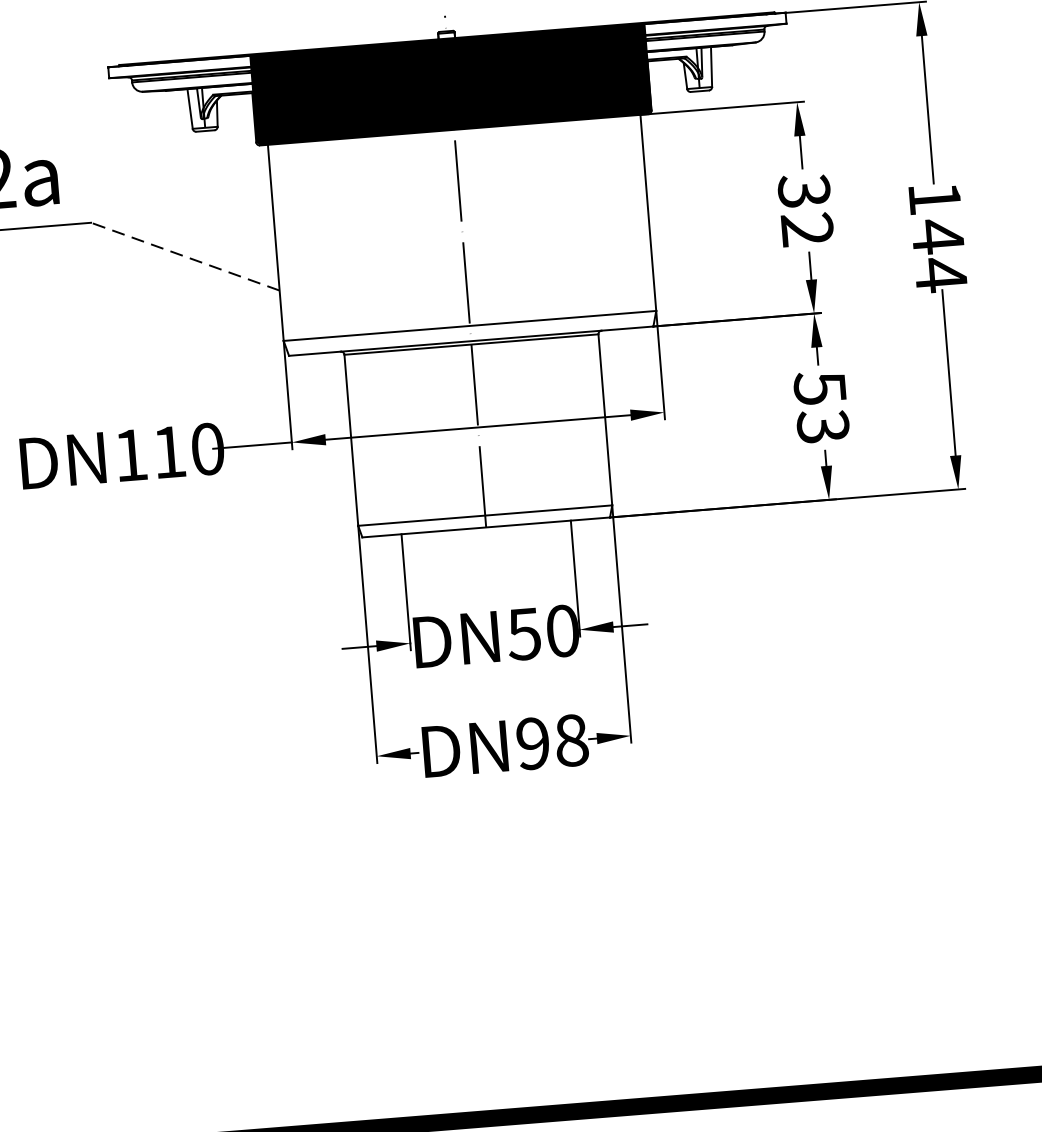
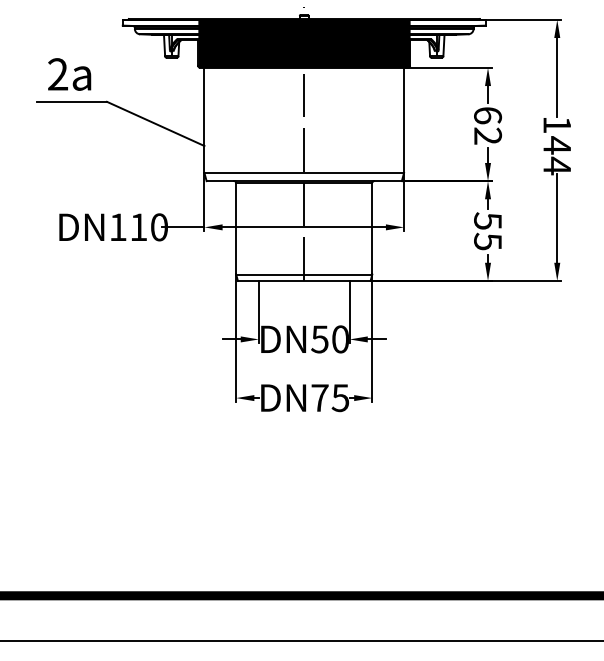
text: (805, 191) -> (488, 115), 32 -> 62
line: (184, 255) -> (155, 123), dashed -> solid
text: (824, 426) -> (488, 241), 53 -> 55
text: (552, 742) -> (330, 398), DN98 -> DN75

